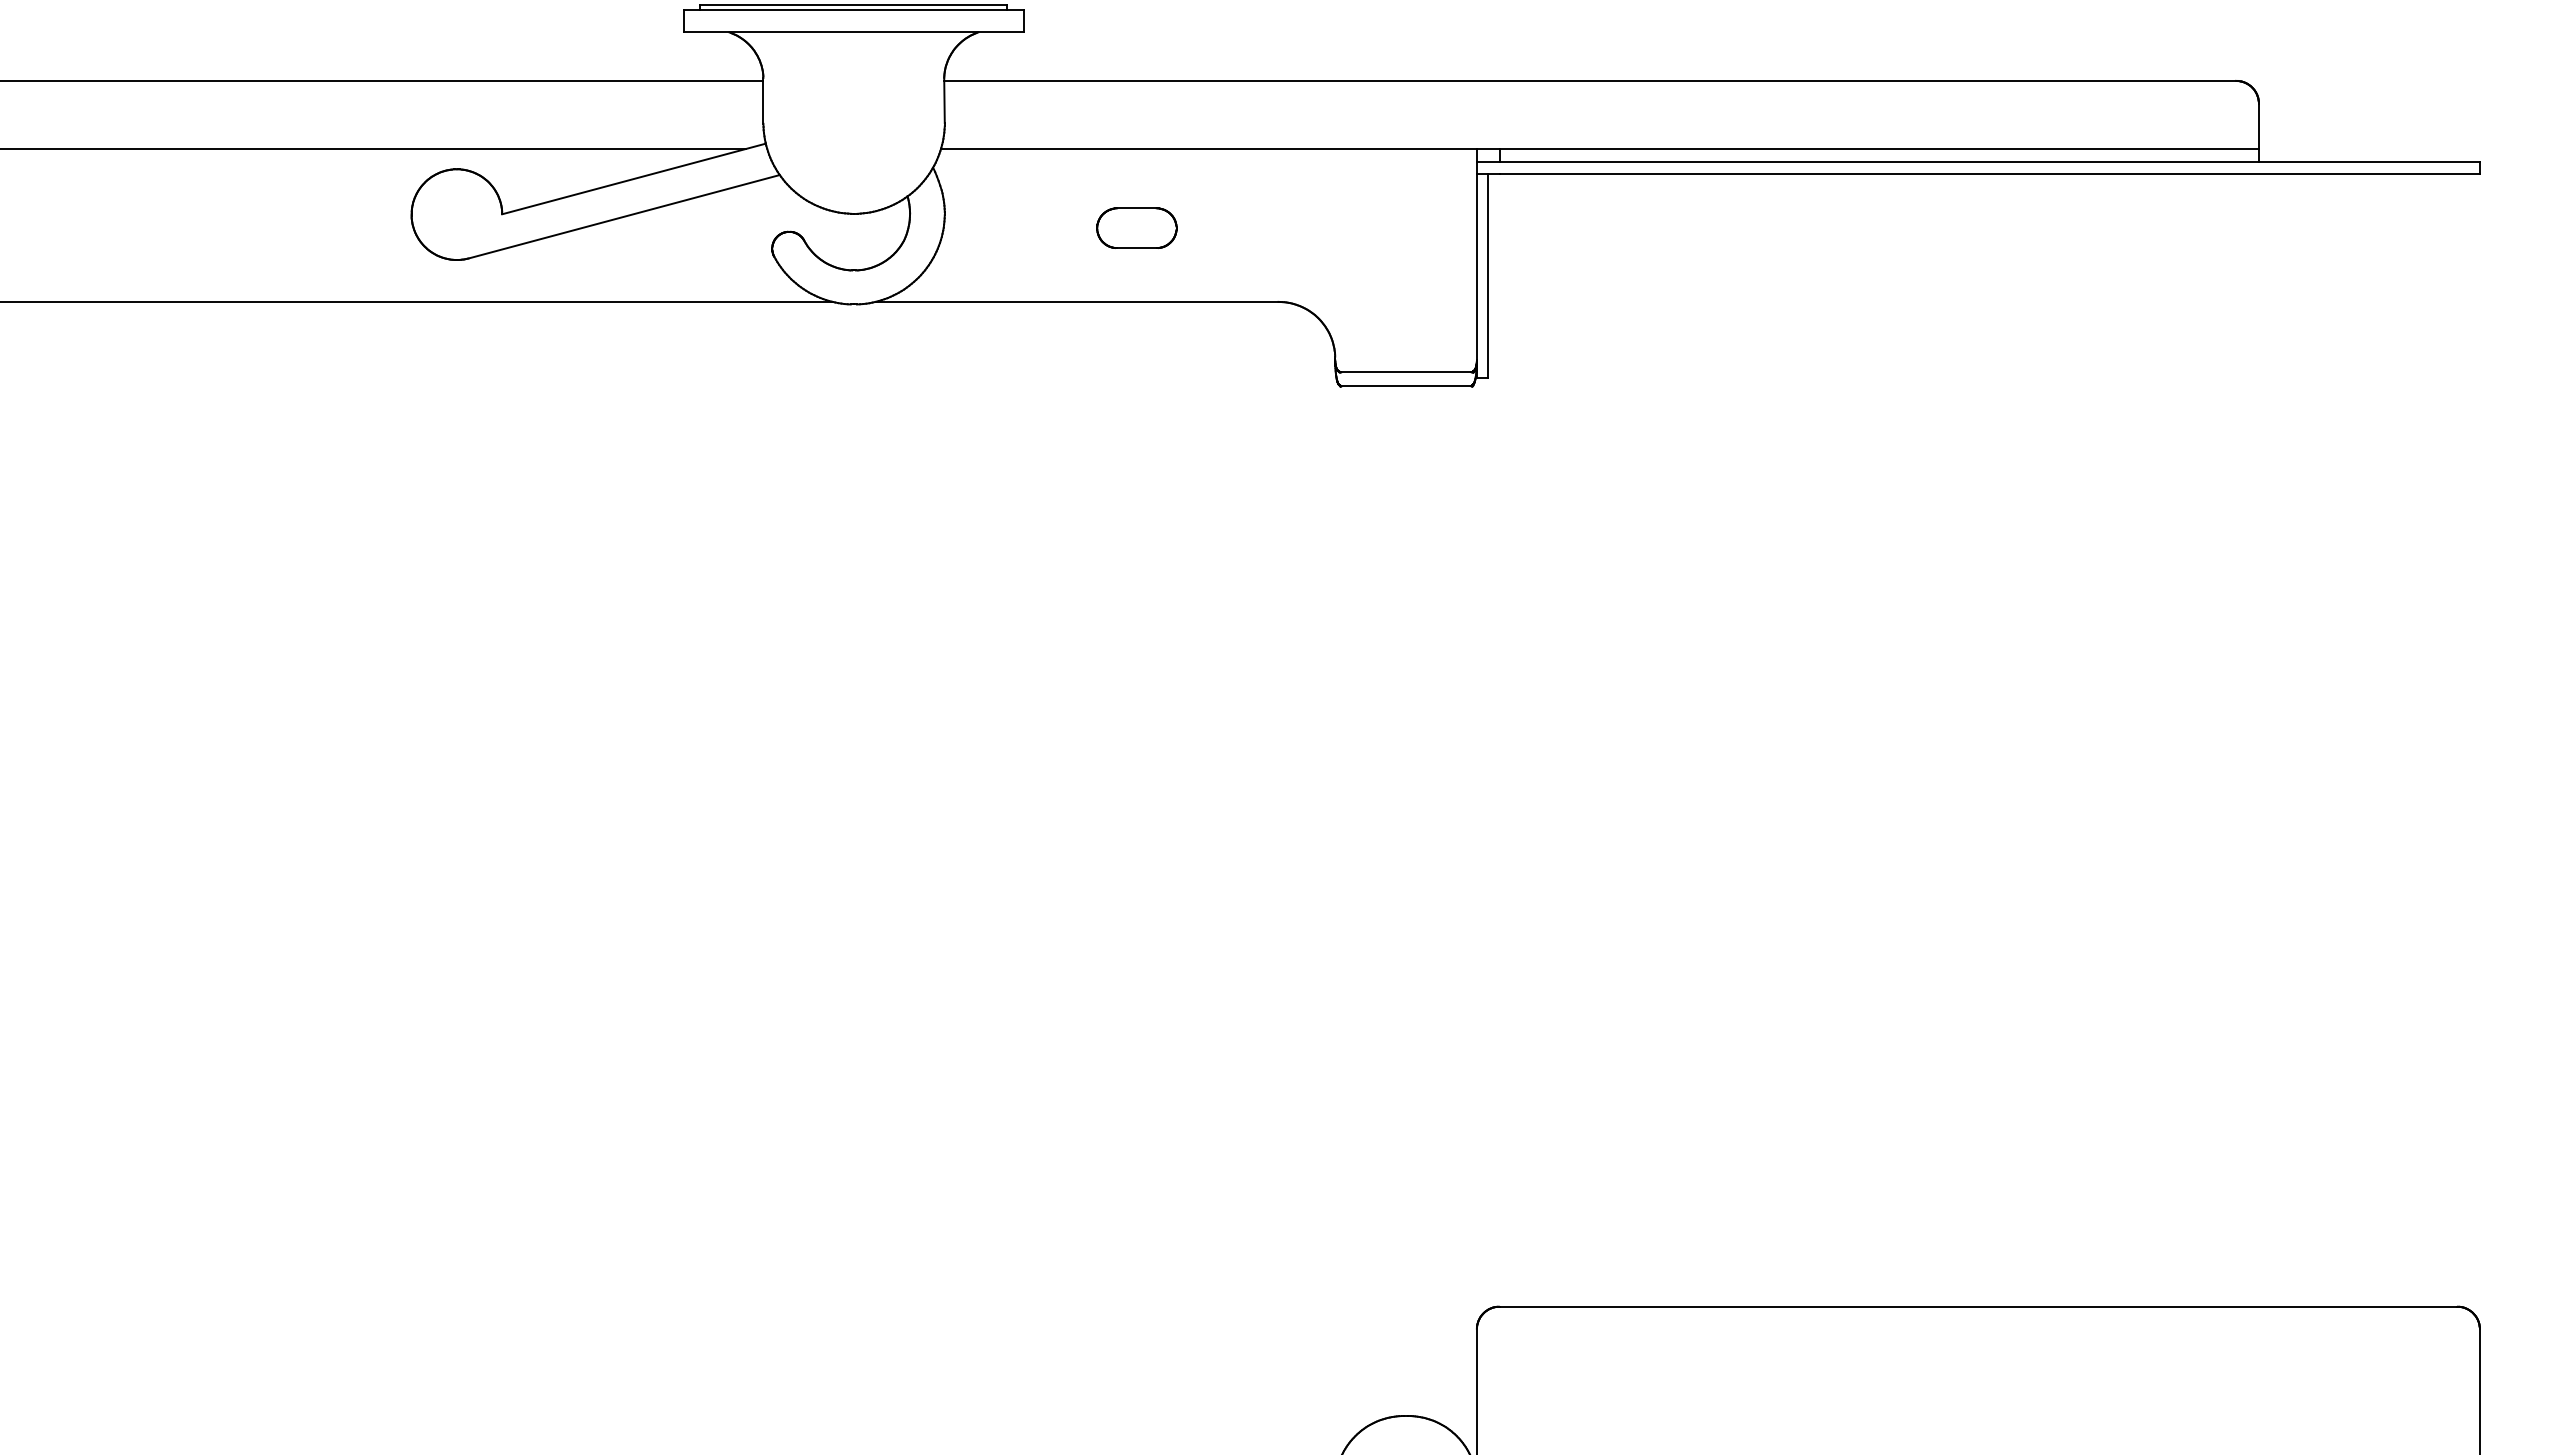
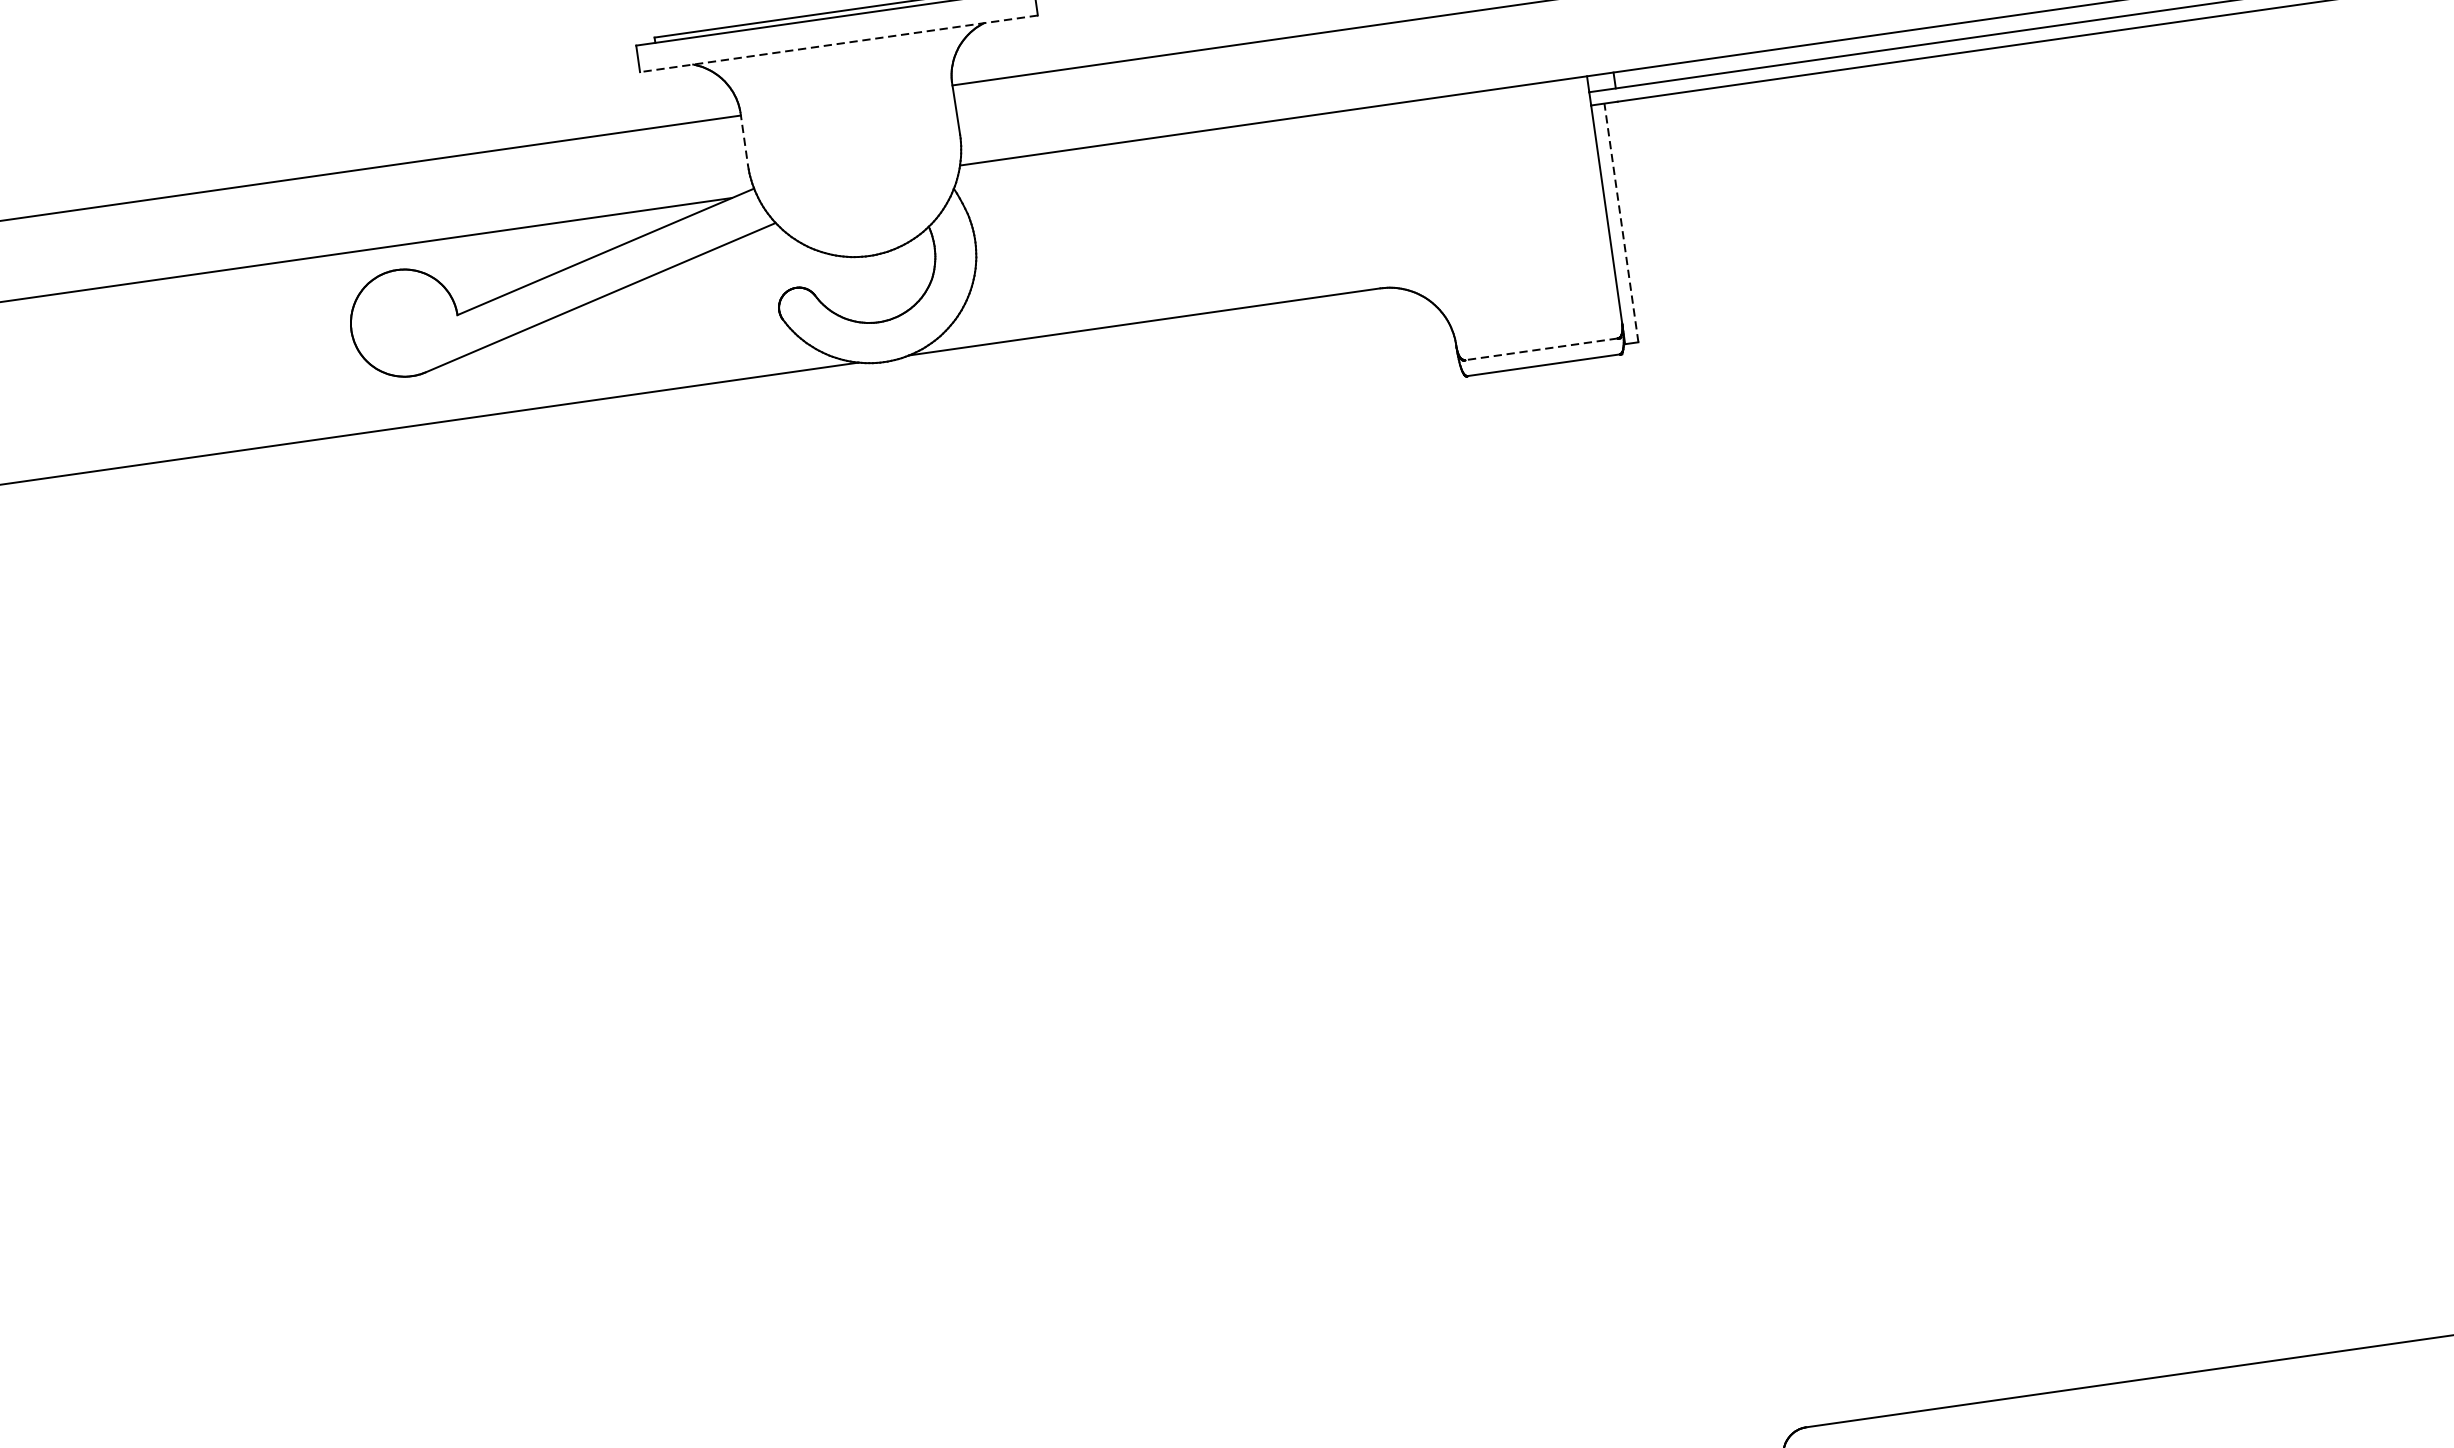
line: (854, 32) -> (839, 43), solid -> dashed
line: (763, 101) -> (744, 139), solid -> dashed
part: (1136, 227) -> (1201, 224), removed
line: (1488, 275) -> (1621, 222), solid -> dashed
line: (1405, 372) -> (1540, 349), solid -> dashed

